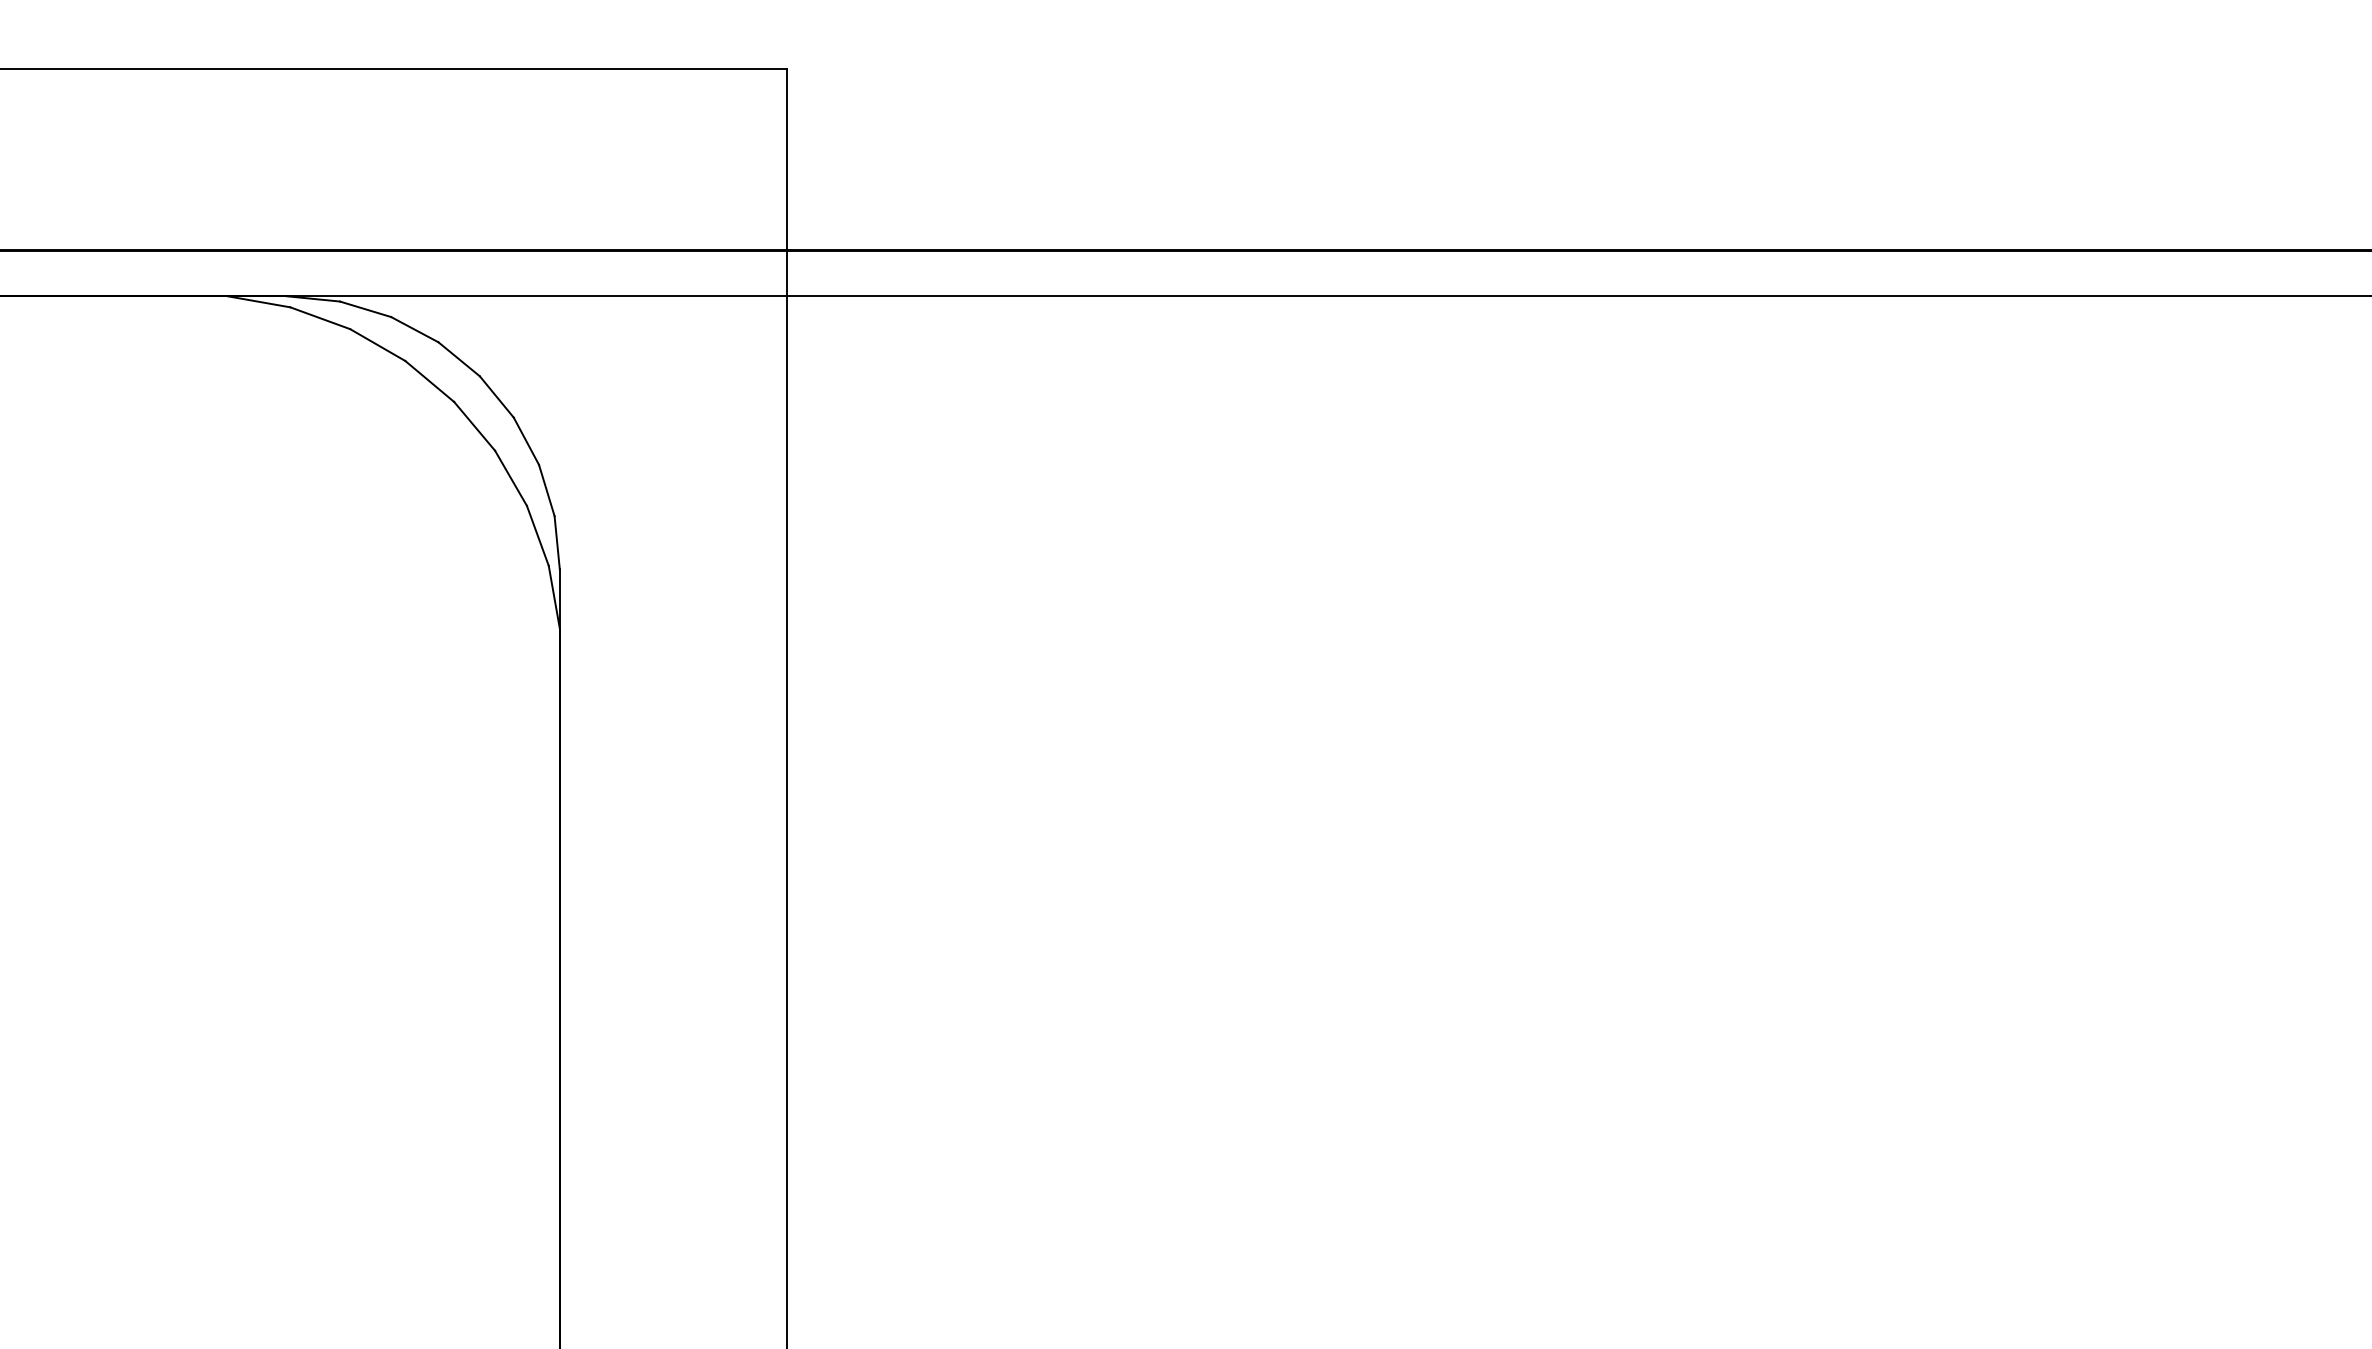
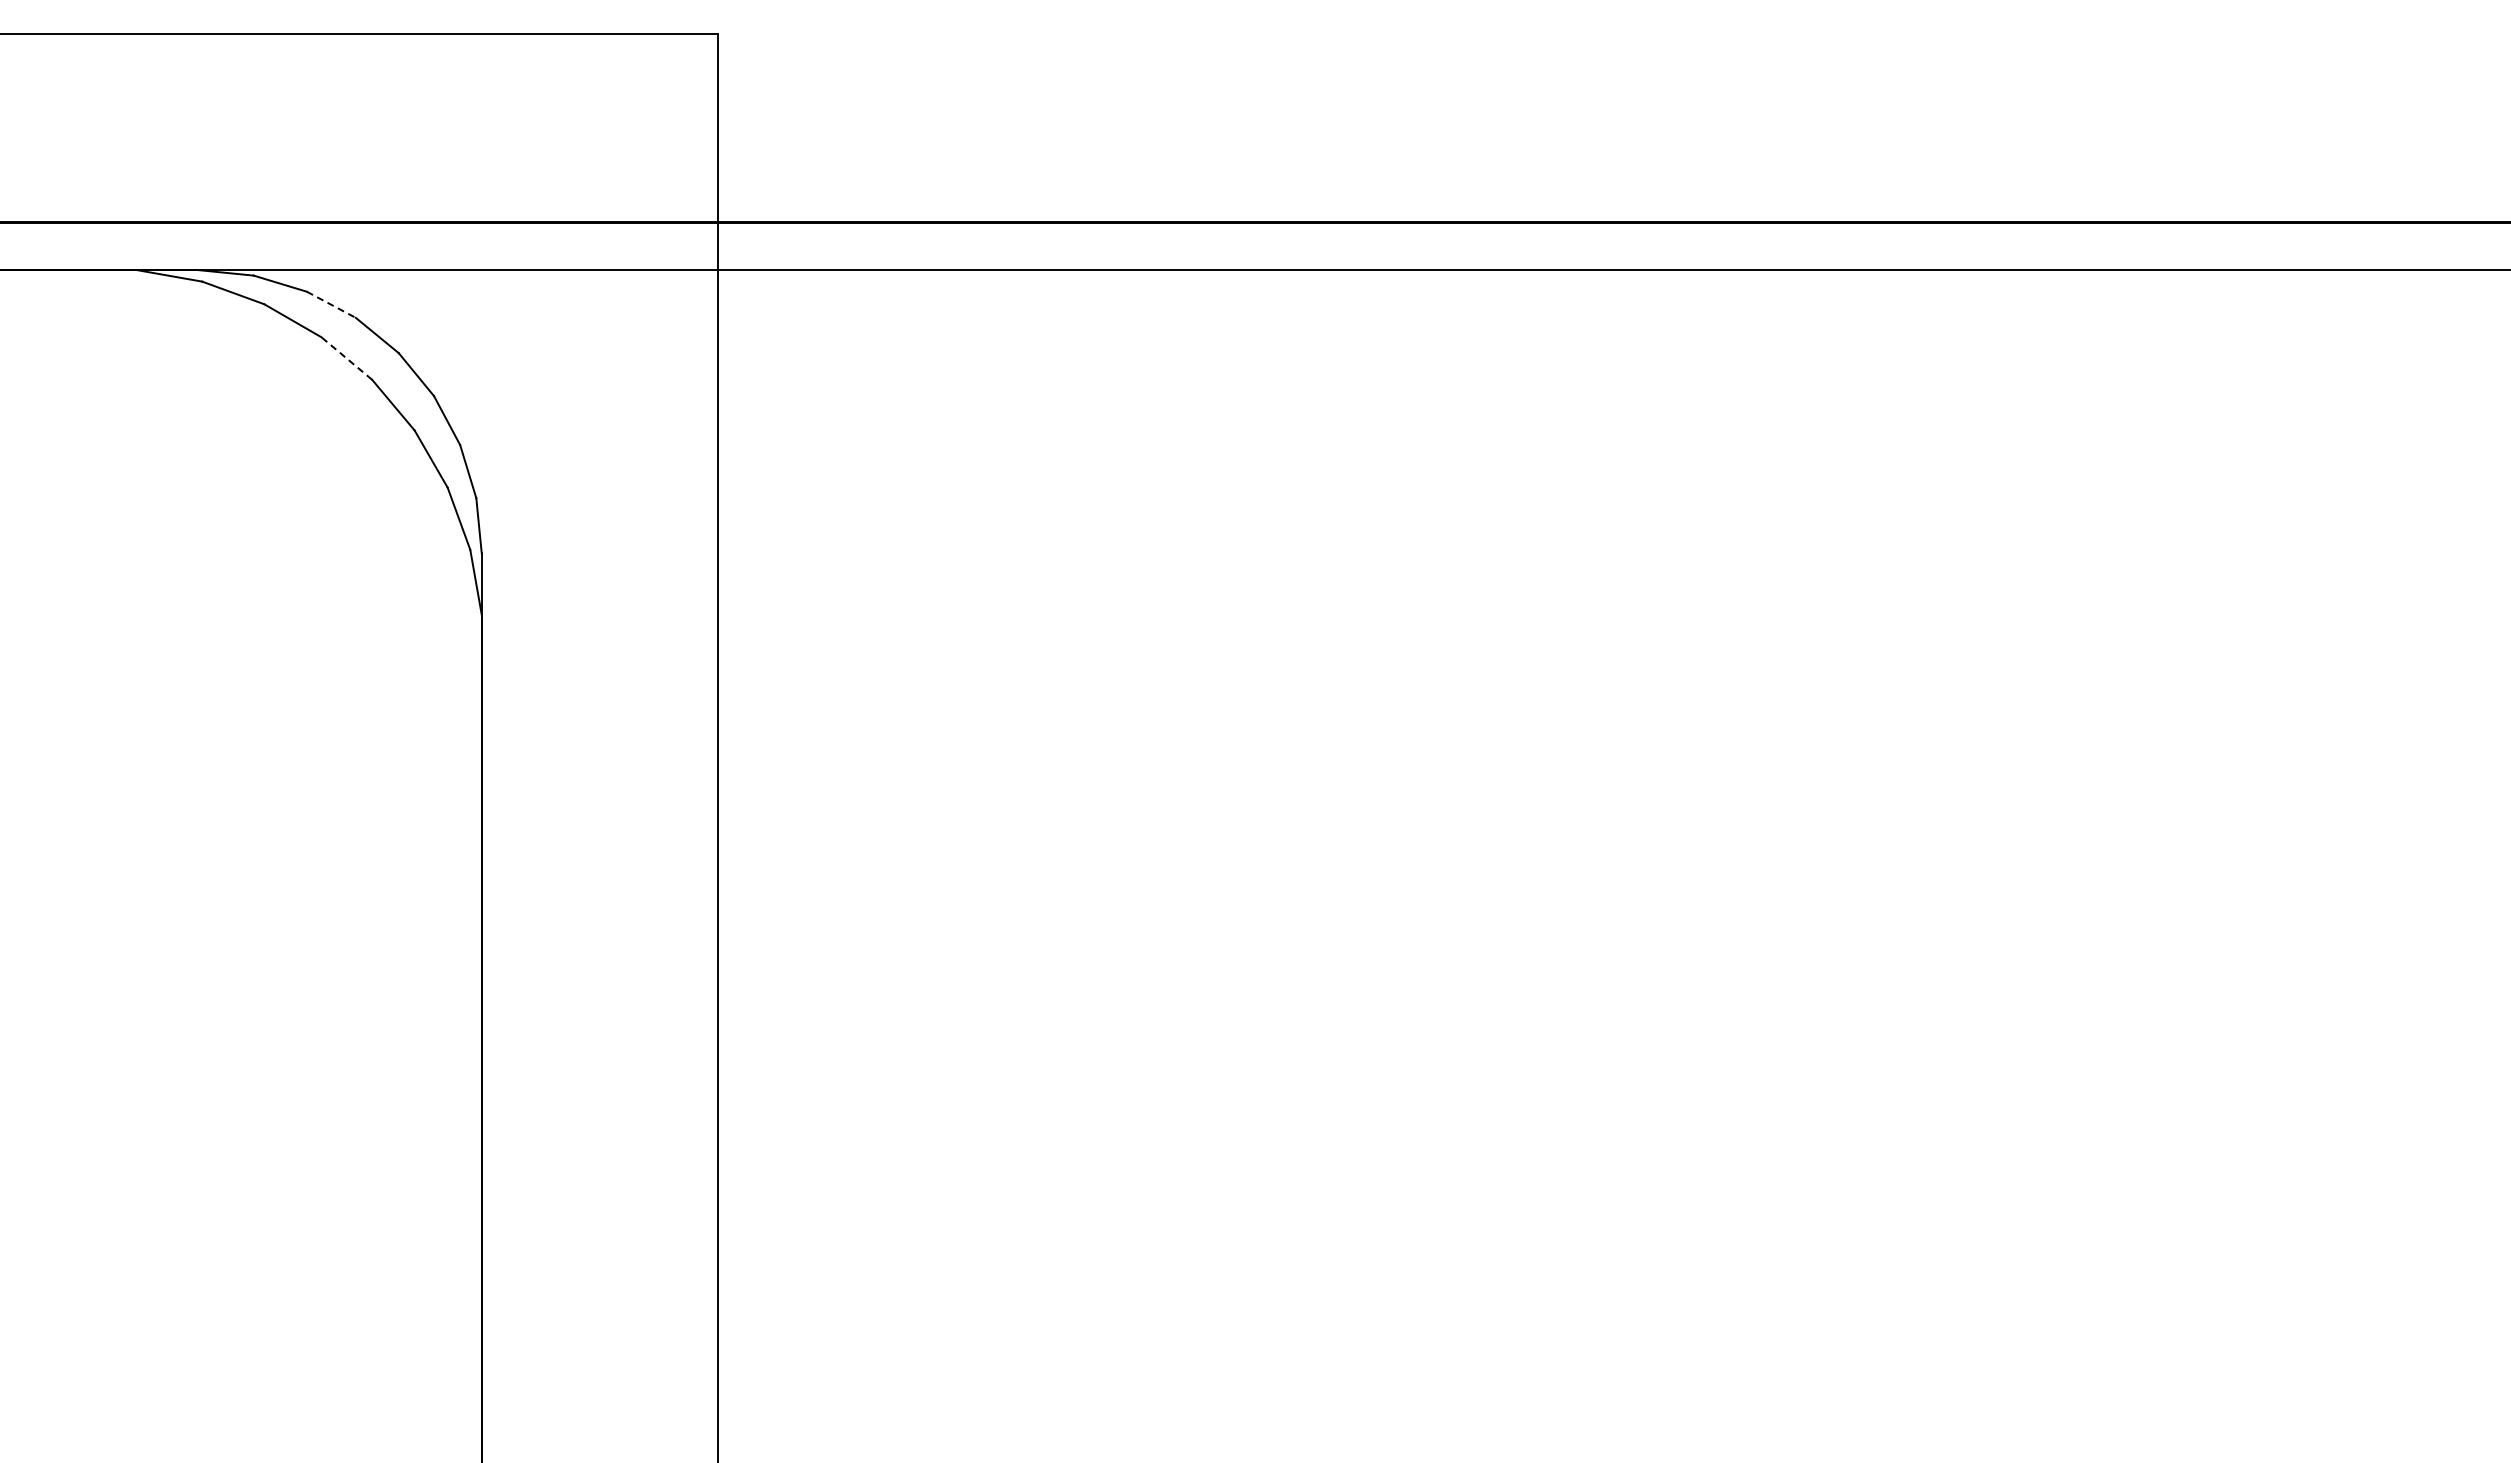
line: (414, 329) -> (331, 304), solid -> dashed
line: (429, 381) -> (346, 358), solid -> dashed

